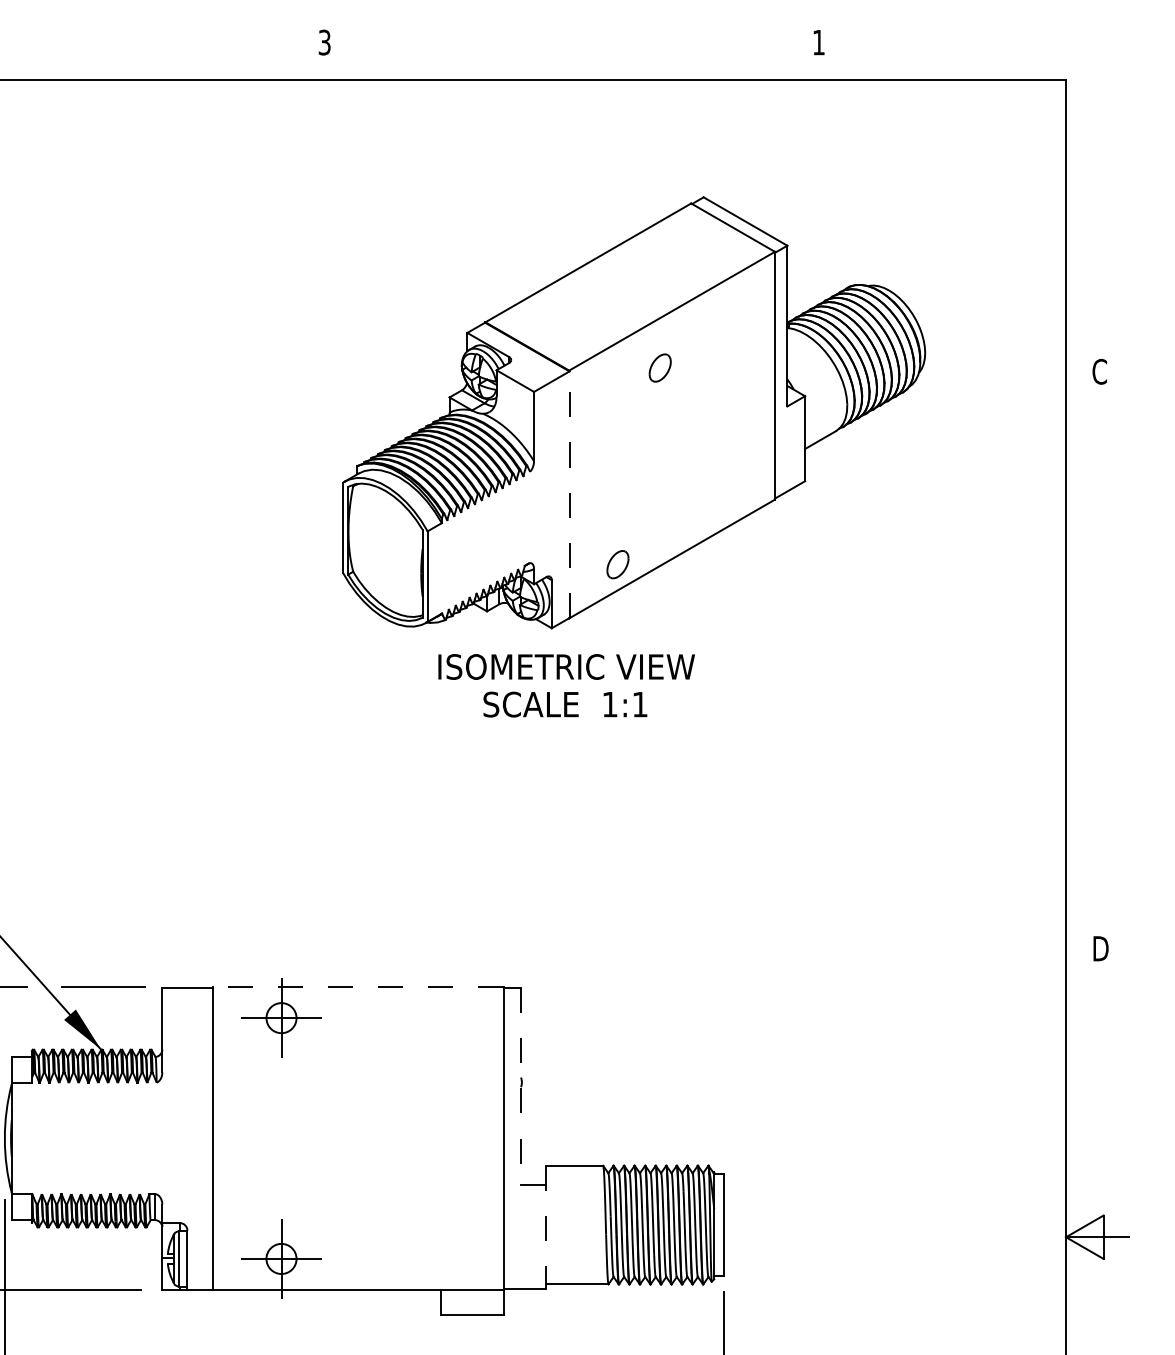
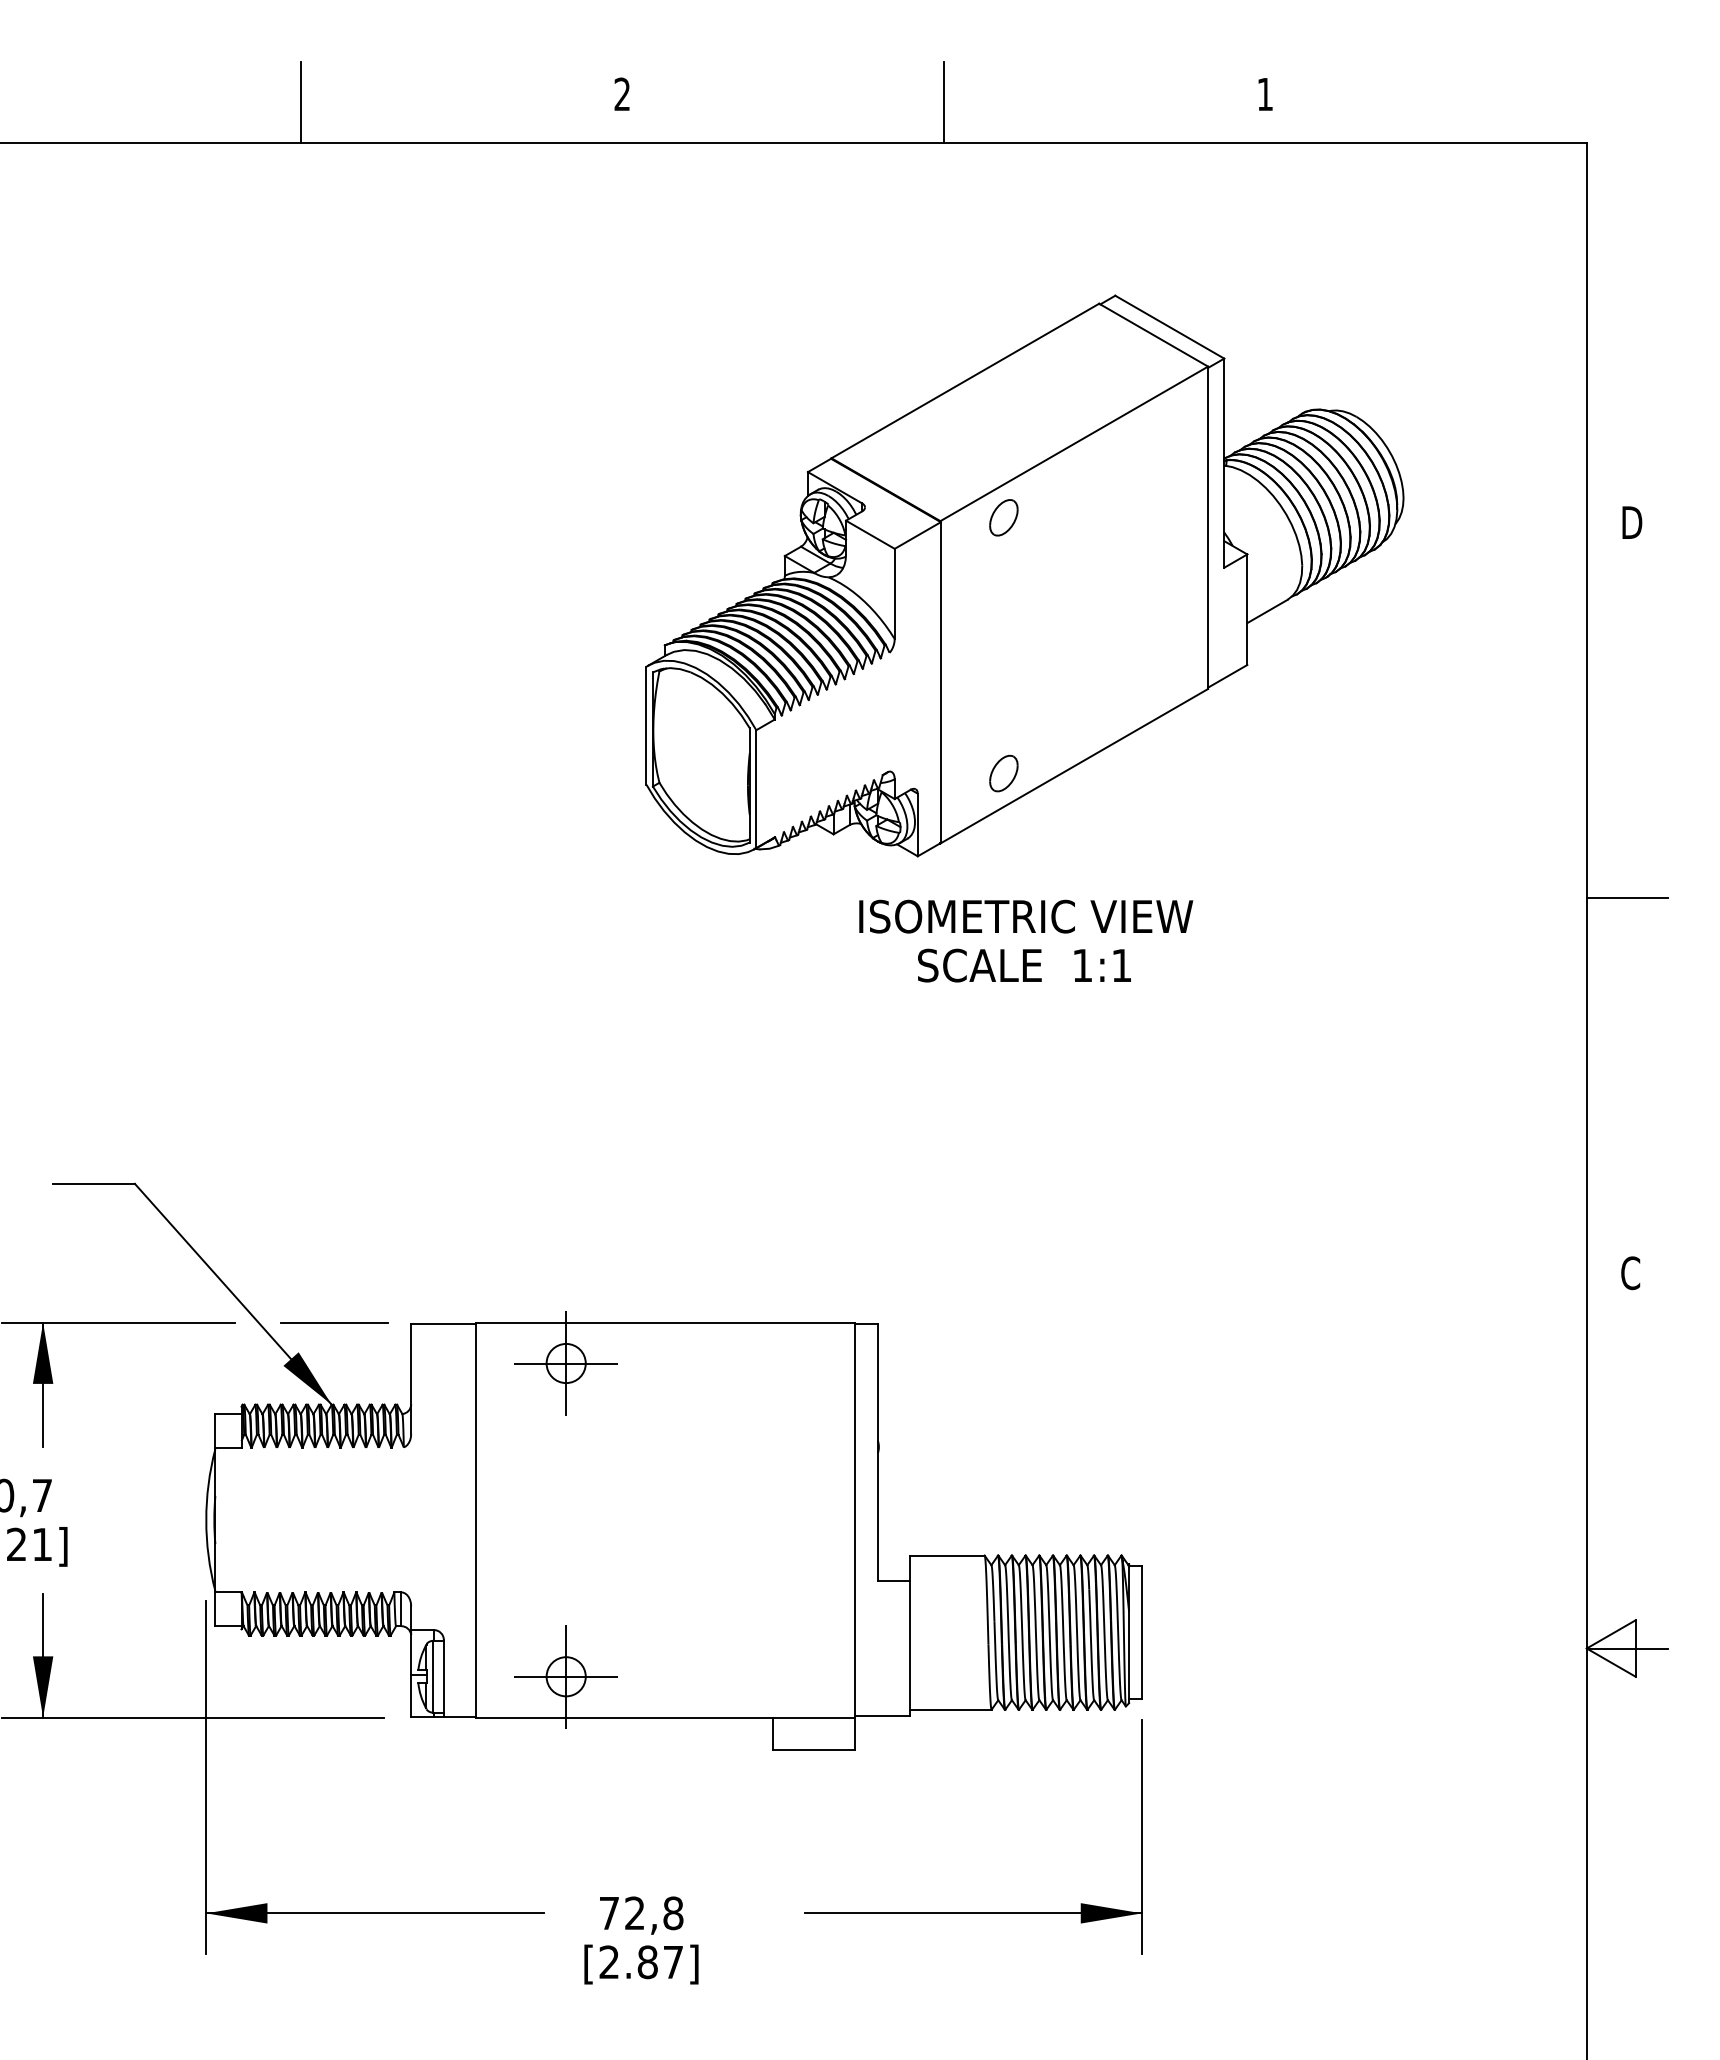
text: (324, 42) -> (622, 94), 3 -> 2
line: (78, 48) -> (301, 102), added
line: (571, 48) -> (943, 102), added
part: (659, 367) -> (1003, 517), moved
text: (1100, 371) -> (1631, 522), C -> D
line: (569, 494) -> (940, 682), dashed -> solid
line: (1097, 659) -> (1627, 897), added
text: (566, 685) -> (1026, 940), moved
text: (1100, 948) -> (1631, 1273), D -> C
line: (357, 986) -> (665, 1322), dashed -> solid
line: (520, 1086) -> (877, 1452), dashed -> solid
line: (546, 1228) -> (910, 1636), dashed -> solid

